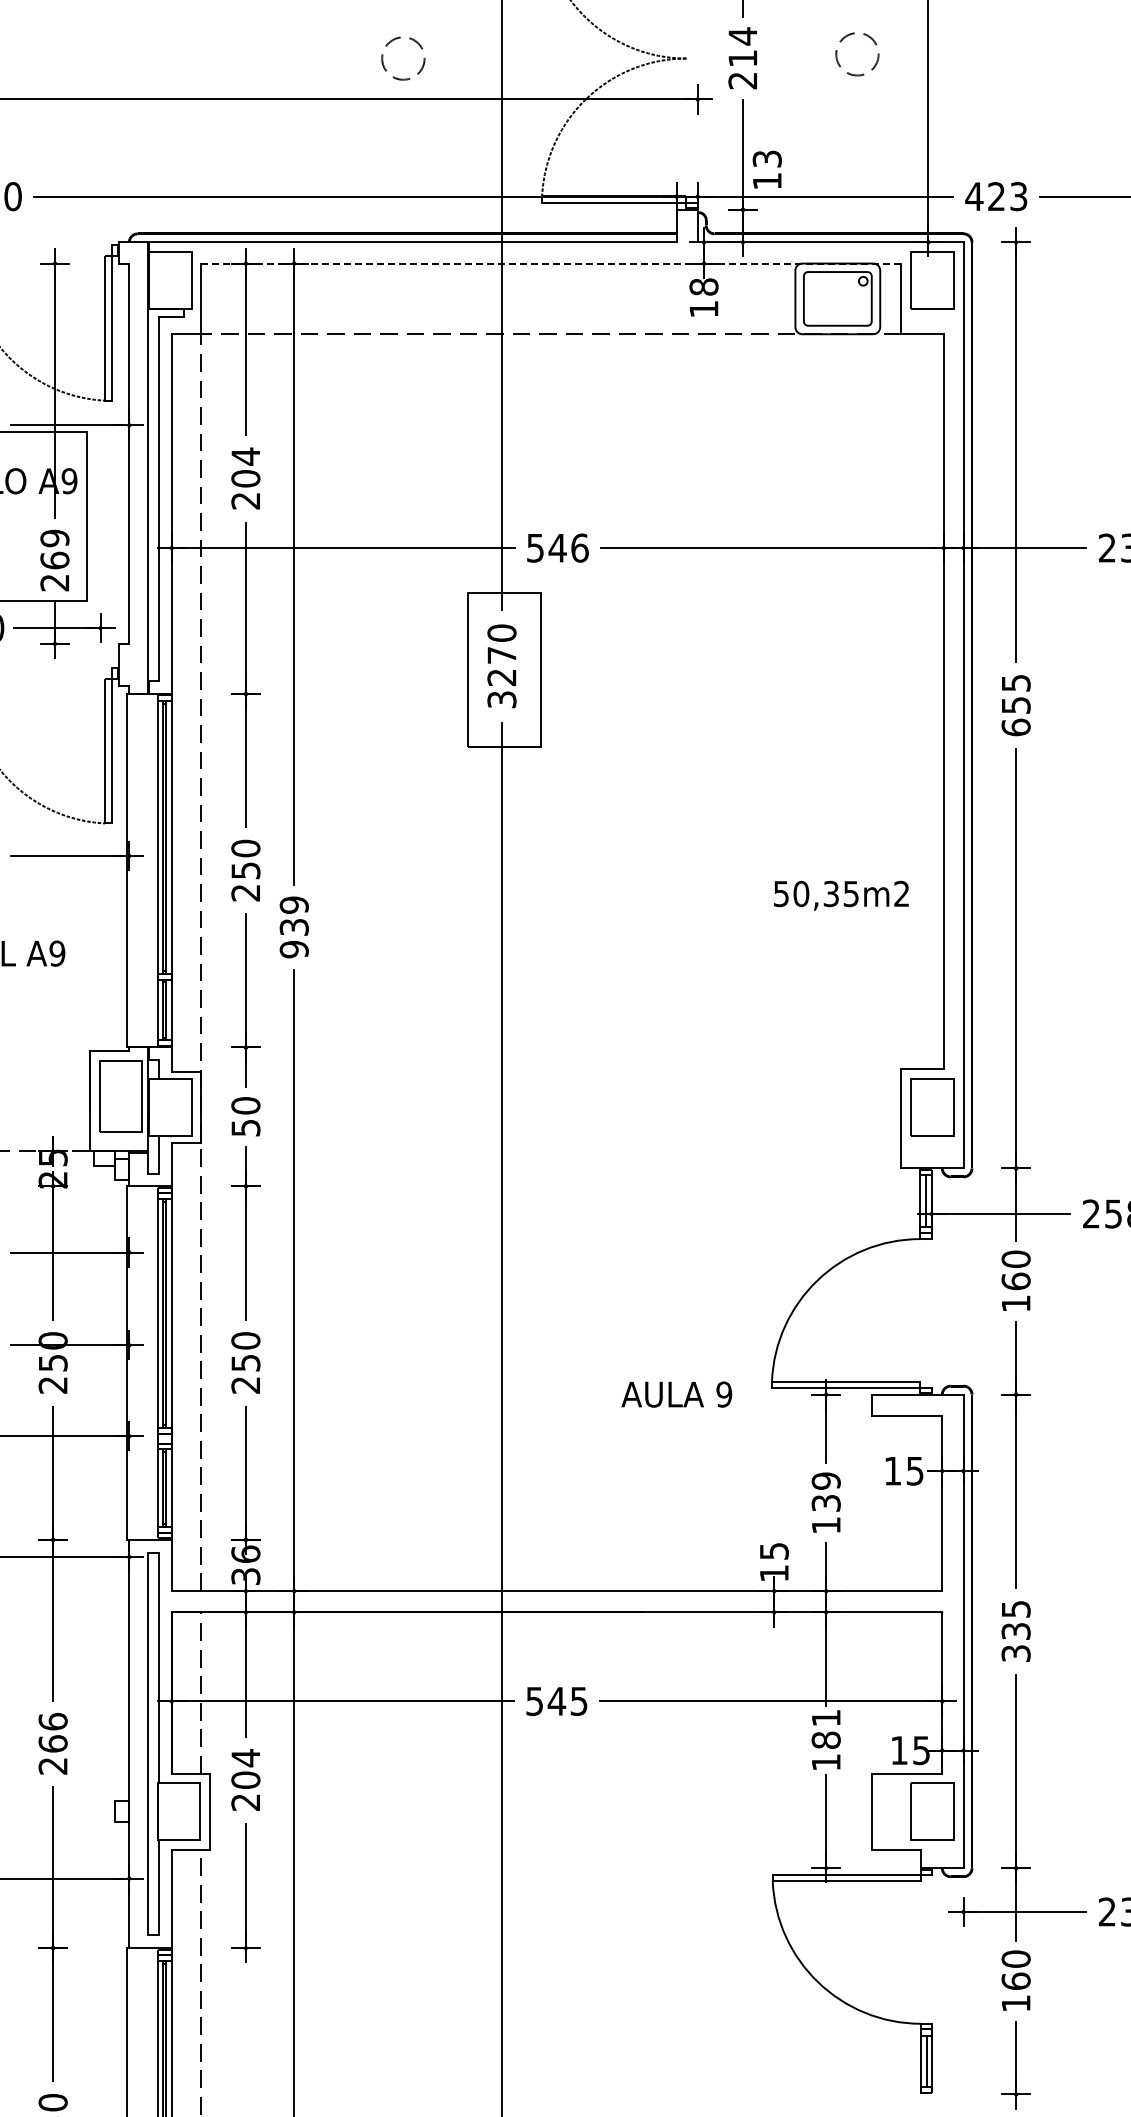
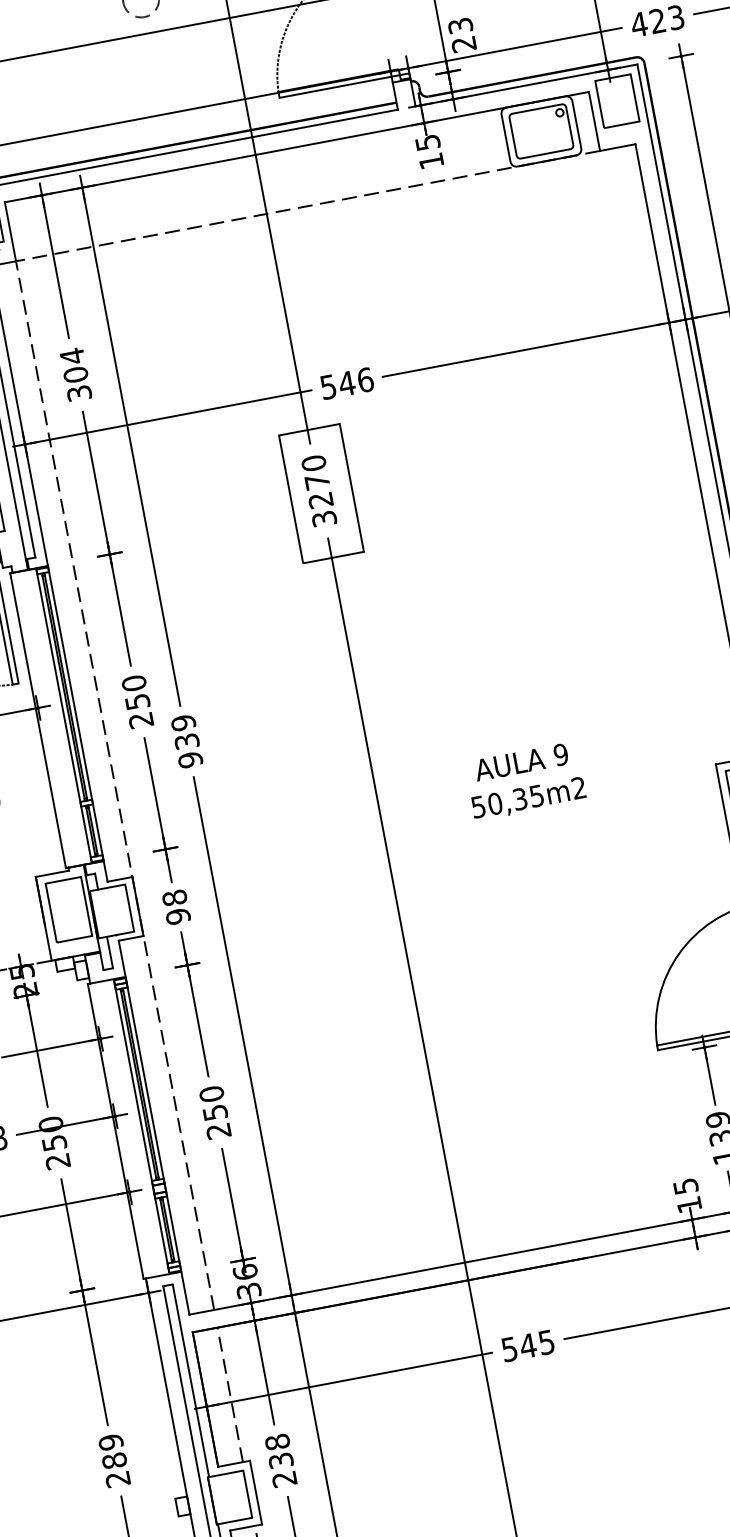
text: (766, 181) -> (463, 44), 13 -> 23
line: (551, 263) -> (296, 147), dashed -> solid
text: (703, 286) -> (427, 142), 18 -> 15
text: (245, 500) -> (79, 393), 204 -> 304
text: (841, 895) -> (528, 798), moved
text: (245, 1116) -> (176, 907), 50 -> 98
text: (676, 1394) -> (521, 762), moved
text: (52, 1732) -> (112, 1451), 266 -> 289
text: (245, 1768) -> (278, 1450), 204 -> 238

